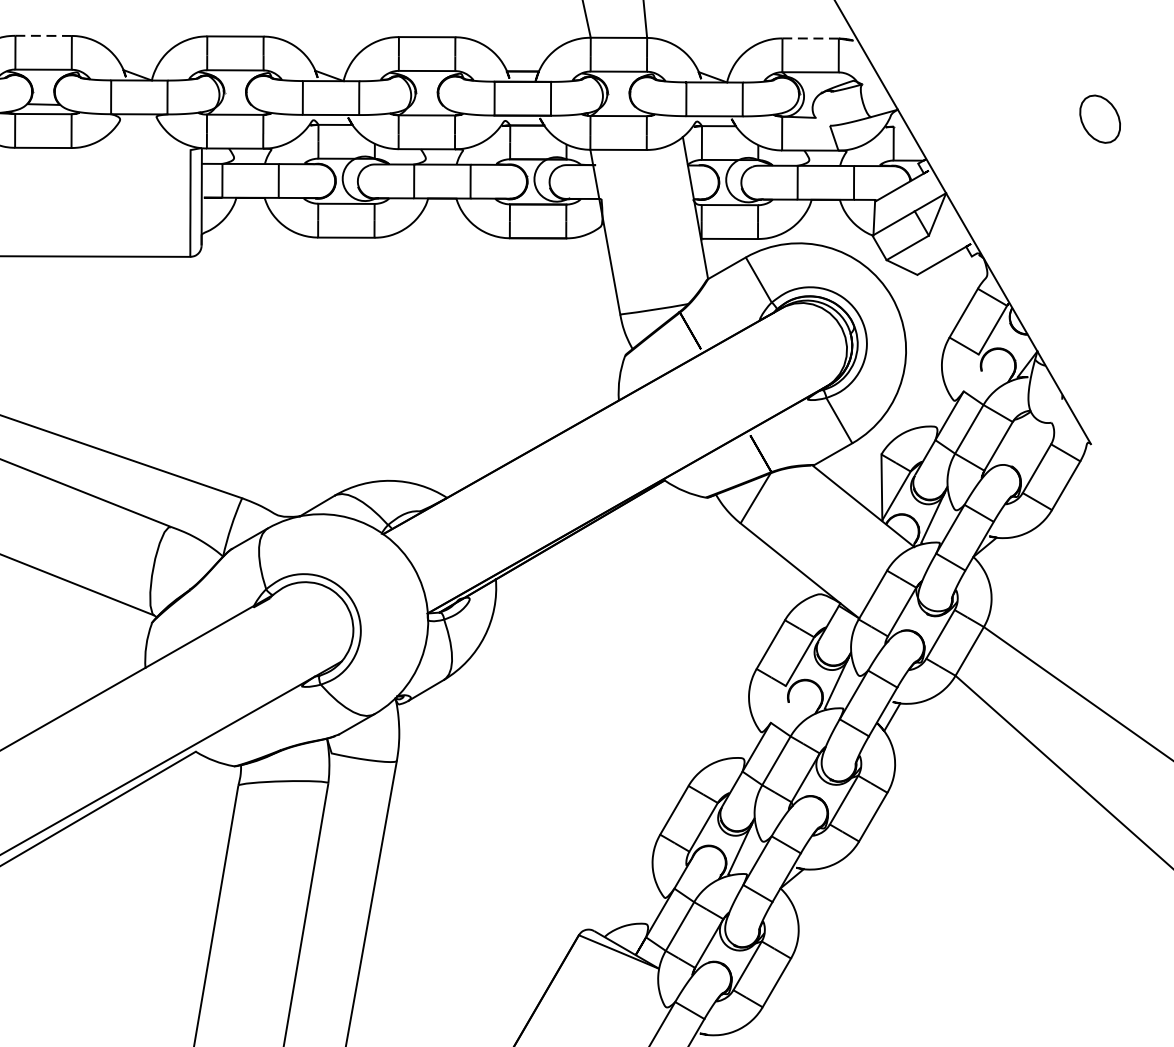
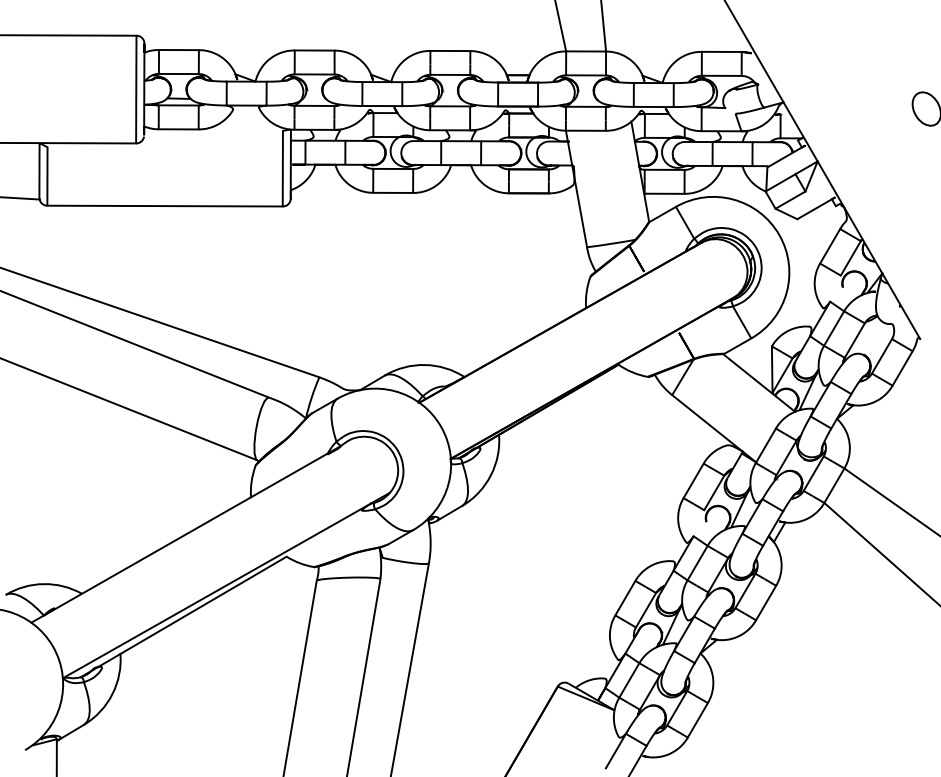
line: (44, 36) -> (179, 50), dashed -> solid
line: (810, 37) -> (721, 51), dashed -> solid

